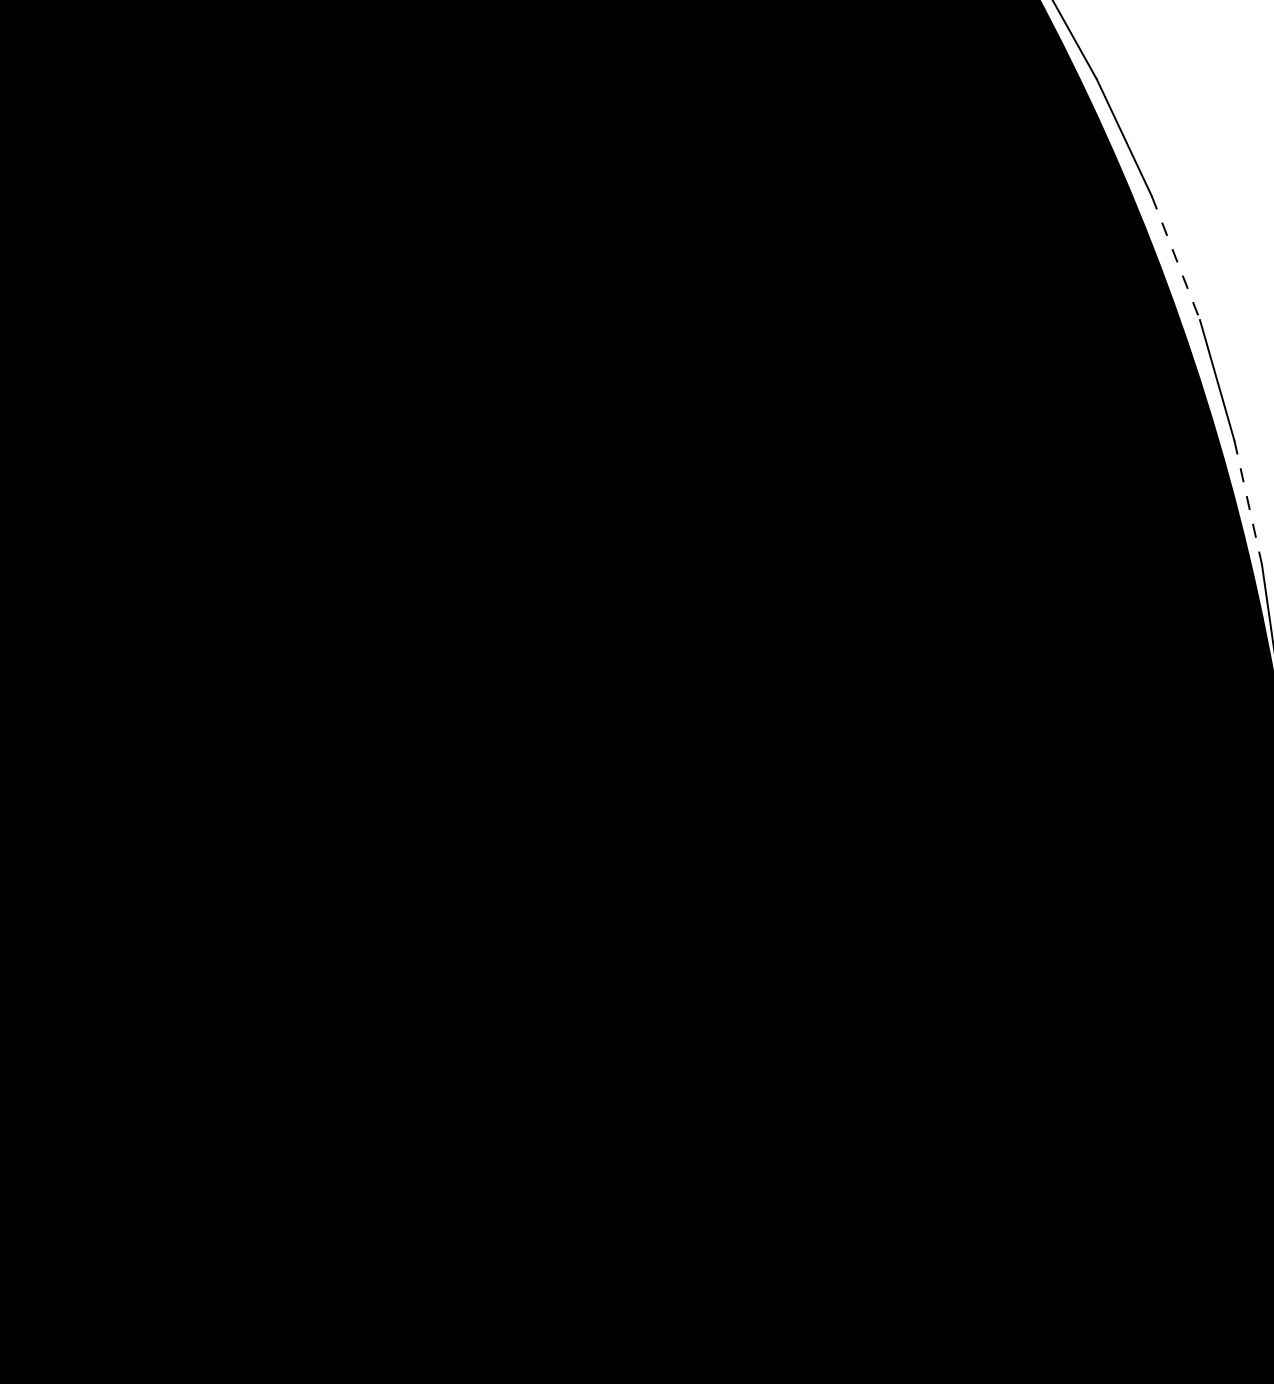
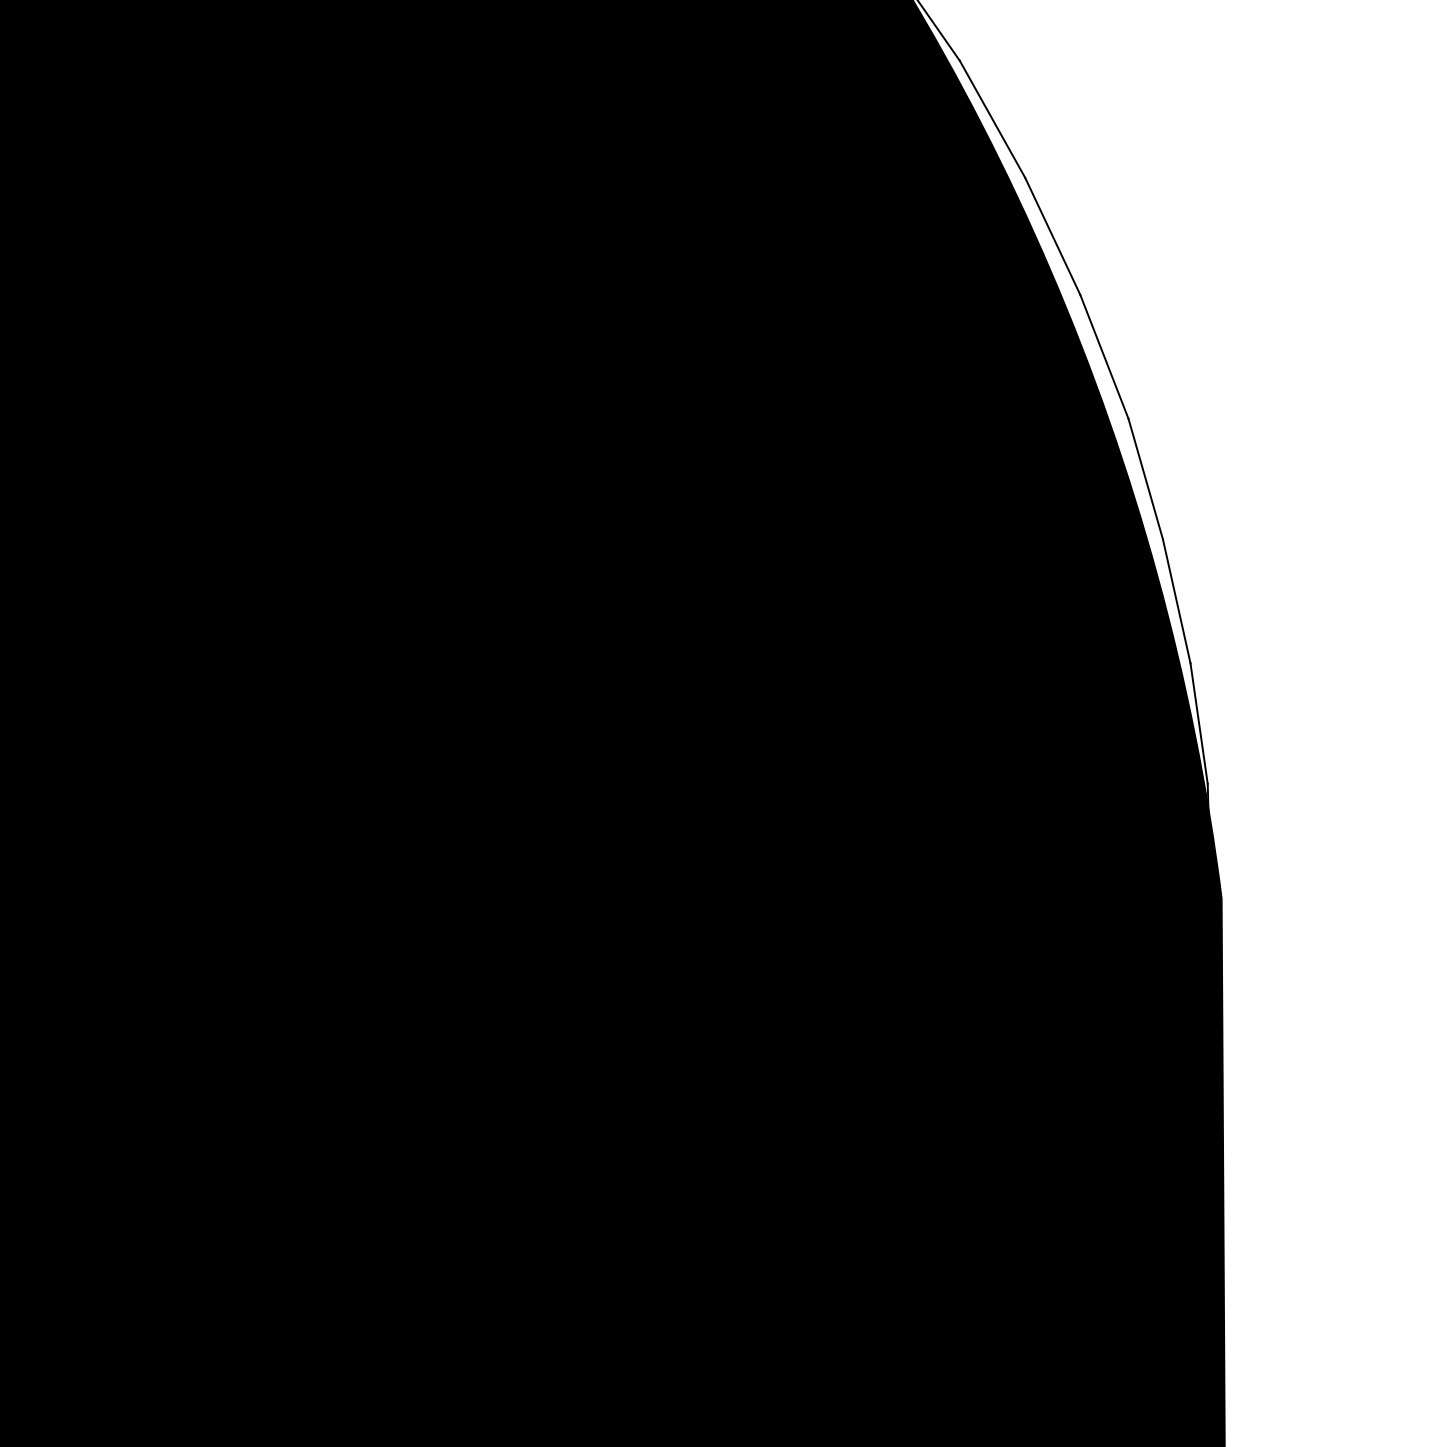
line: (1175, 257) -> (1104, 356), dashed -> solid
line: (1247, 502) -> (1176, 601), dashed -> solid

